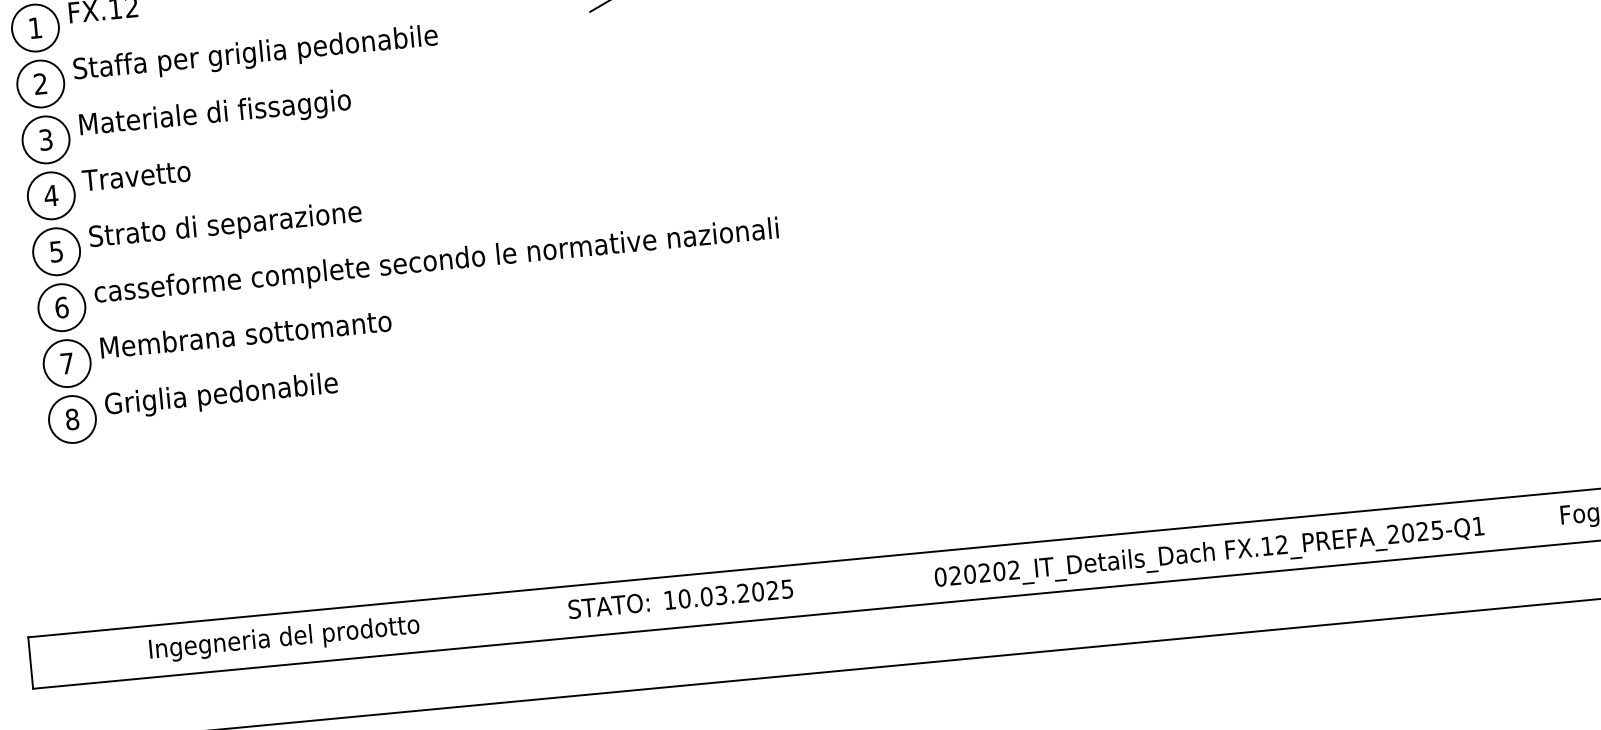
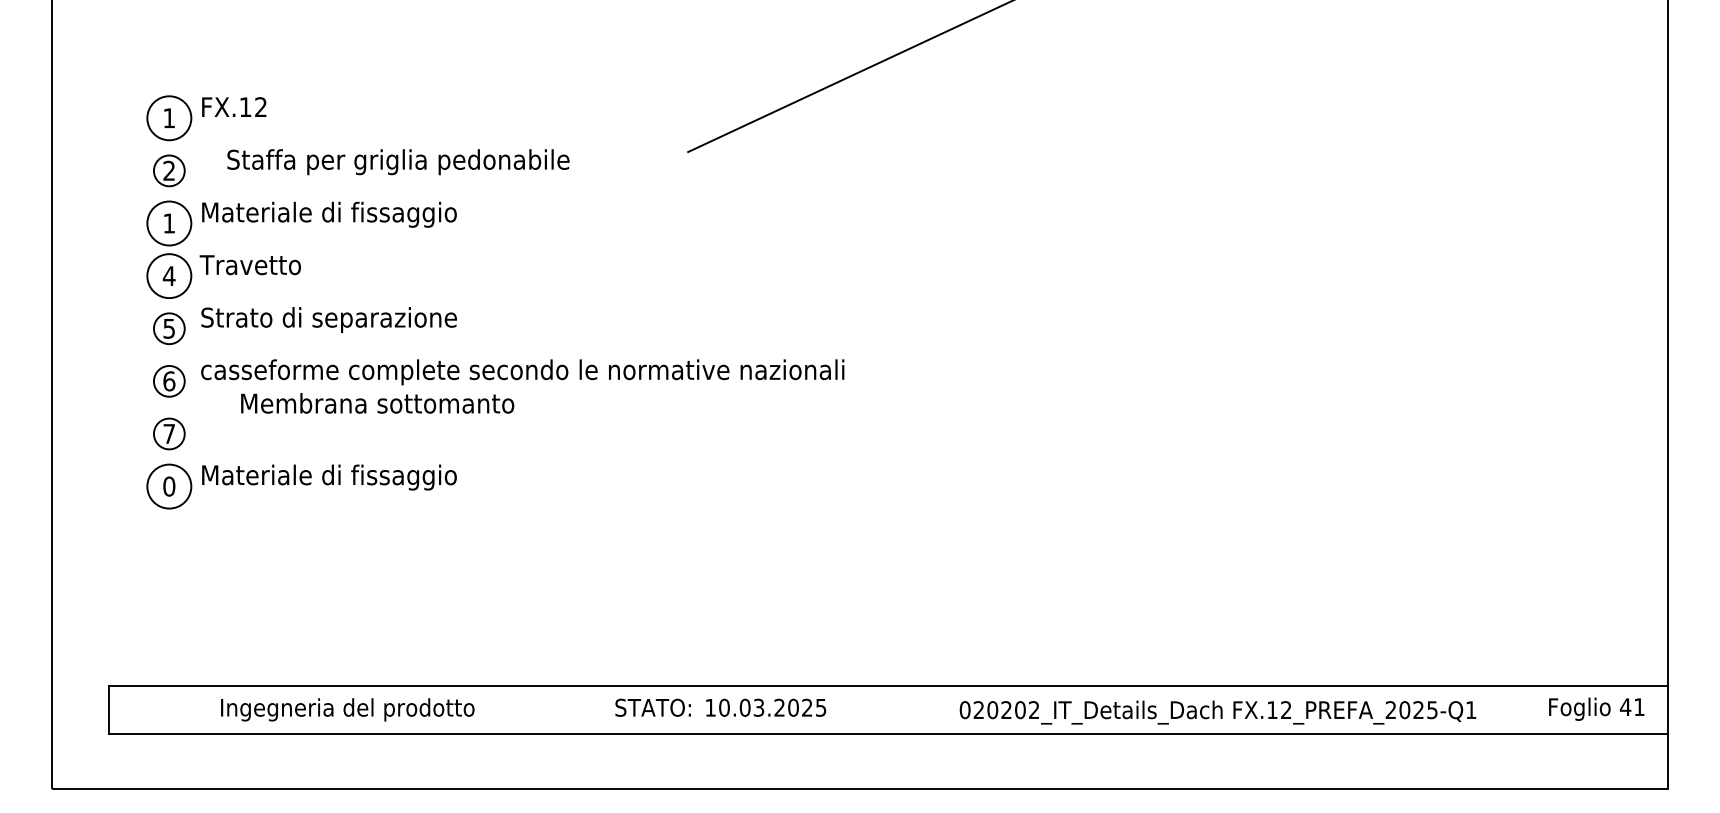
text: (255, 54) -> (398, 162), moved
circle: (40, 83) -> (169, 170), size x0.7
text: (46, 139) -> (169, 223), 3 -> 1
circle: (56, 251) -> (169, 328), size x0.7
circle: (62, 307) -> (169, 381), size x0.7
text: (245, 334) -> (377, 403), moved
circle: (67, 363) -> (169, 433), size x0.7
text: (240, 393) -> (328, 477), Griglia pedonabile -> Materiale di fissaggio
text: (72, 419) -> (169, 486), 8 -> 0

